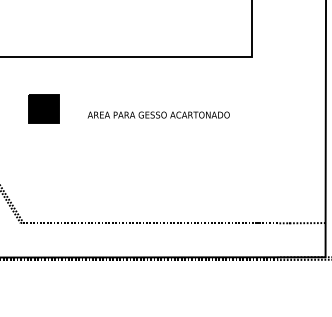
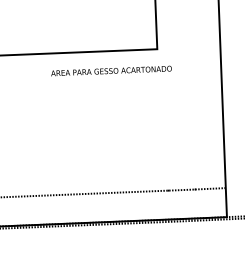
text: (158, 114) -> (111, 70), moved

